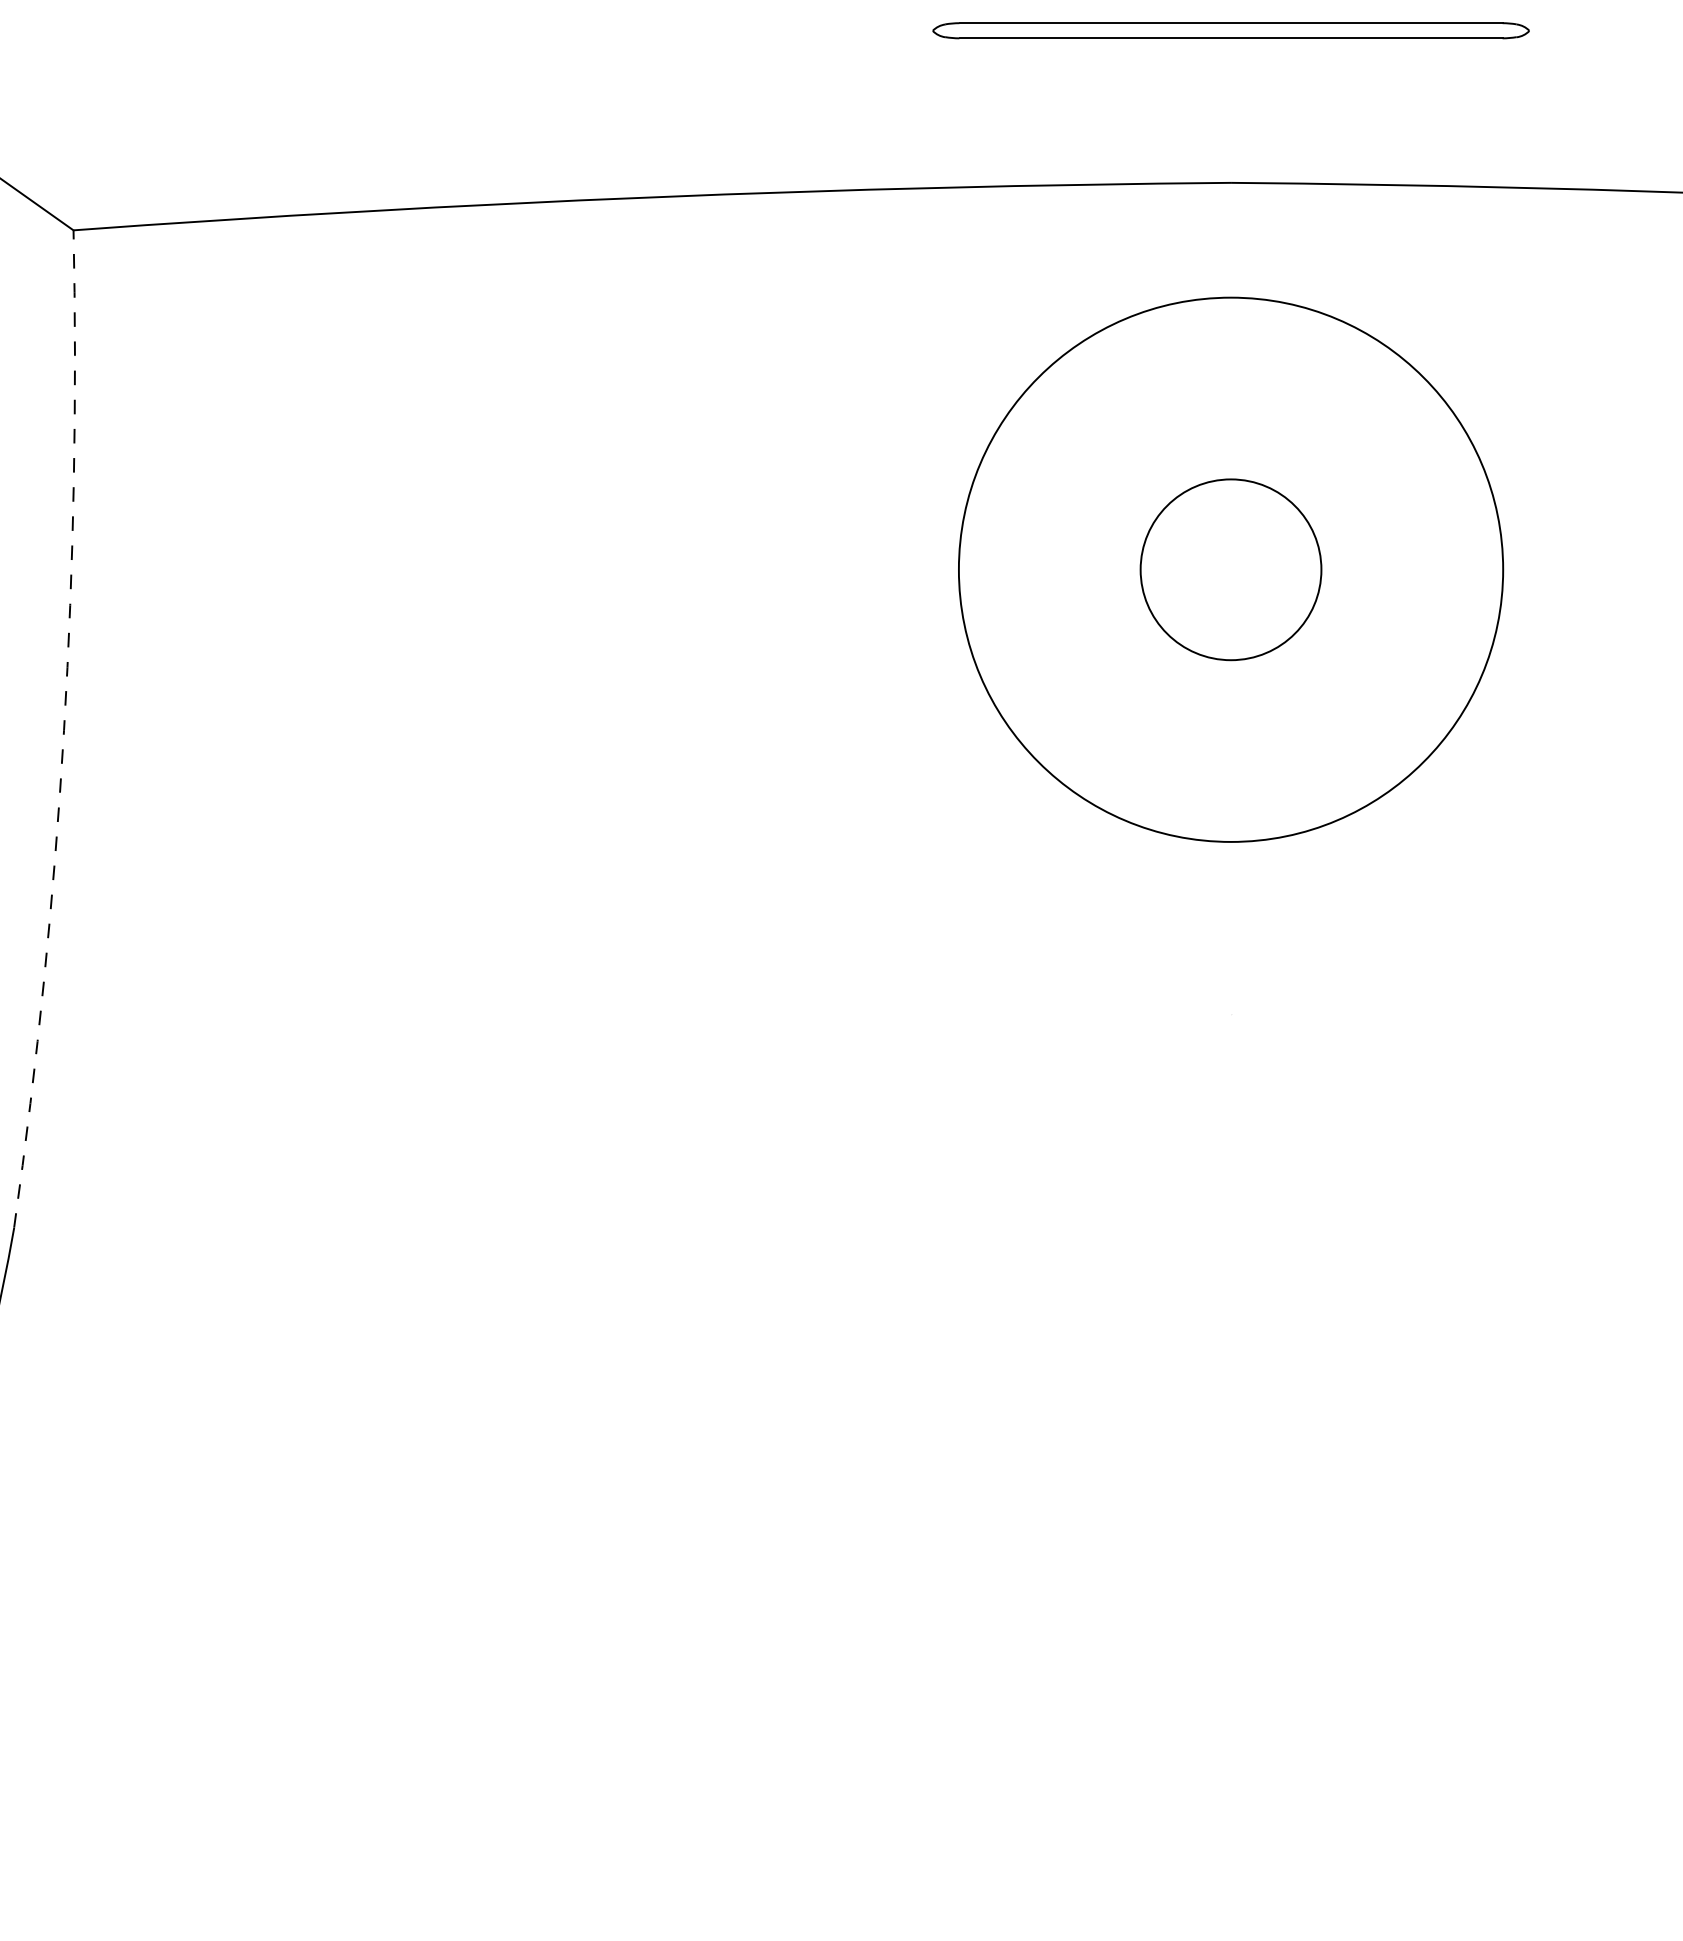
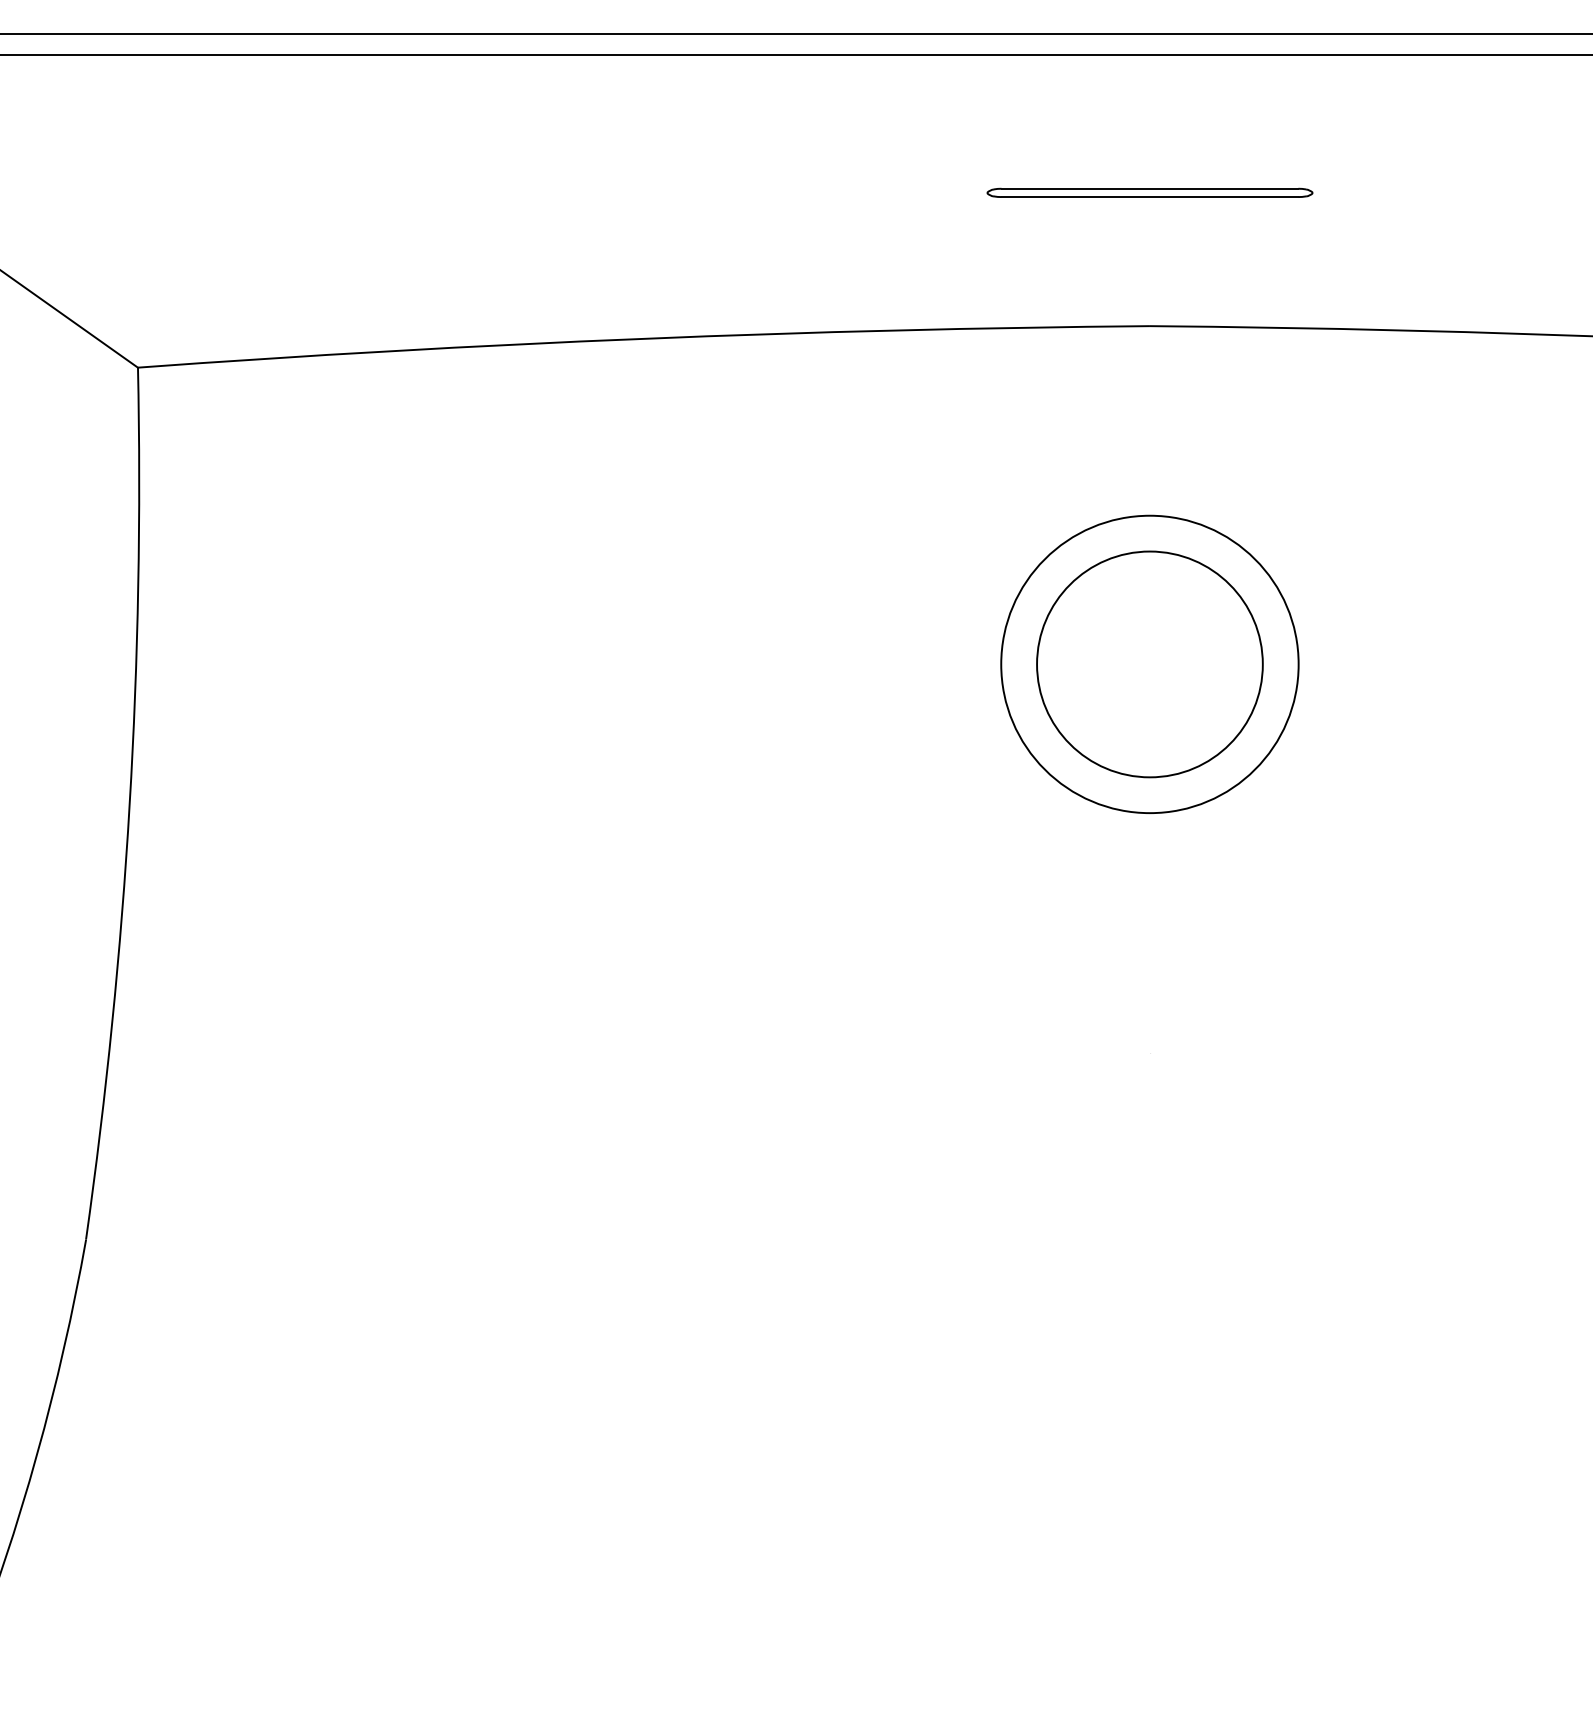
part: (1230, 29) -> (1149, 192), size x0.62
circle: (1230, 569) -> (1149, 664), size x0.62
circle: (1230, 569) -> (1149, 664), size x1.43
arc: (63, 730) -> (129, 804), dashed -> solid

